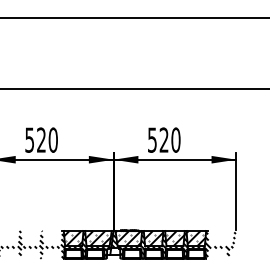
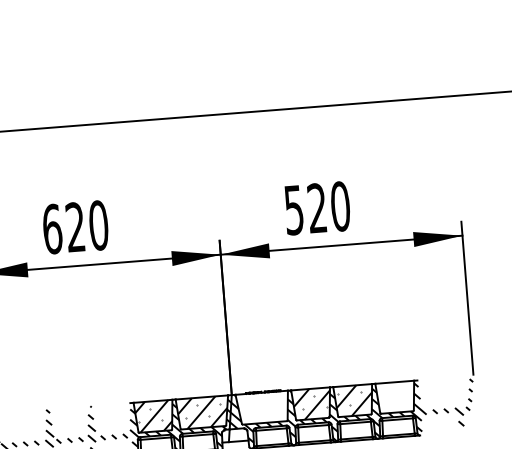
text: (29, 139) -> (51, 227), 520 -> 620
hatch: (128, 238) -> (262, 407), removed
hatch: (195, 238) -> (394, 397), removed

